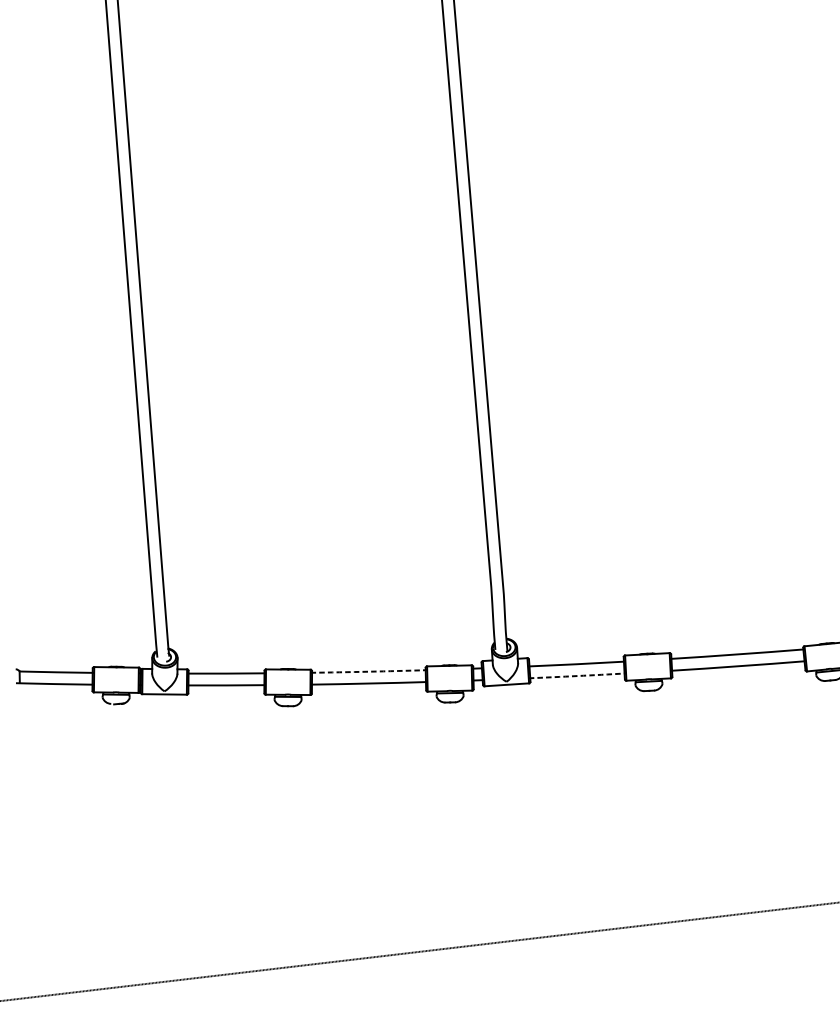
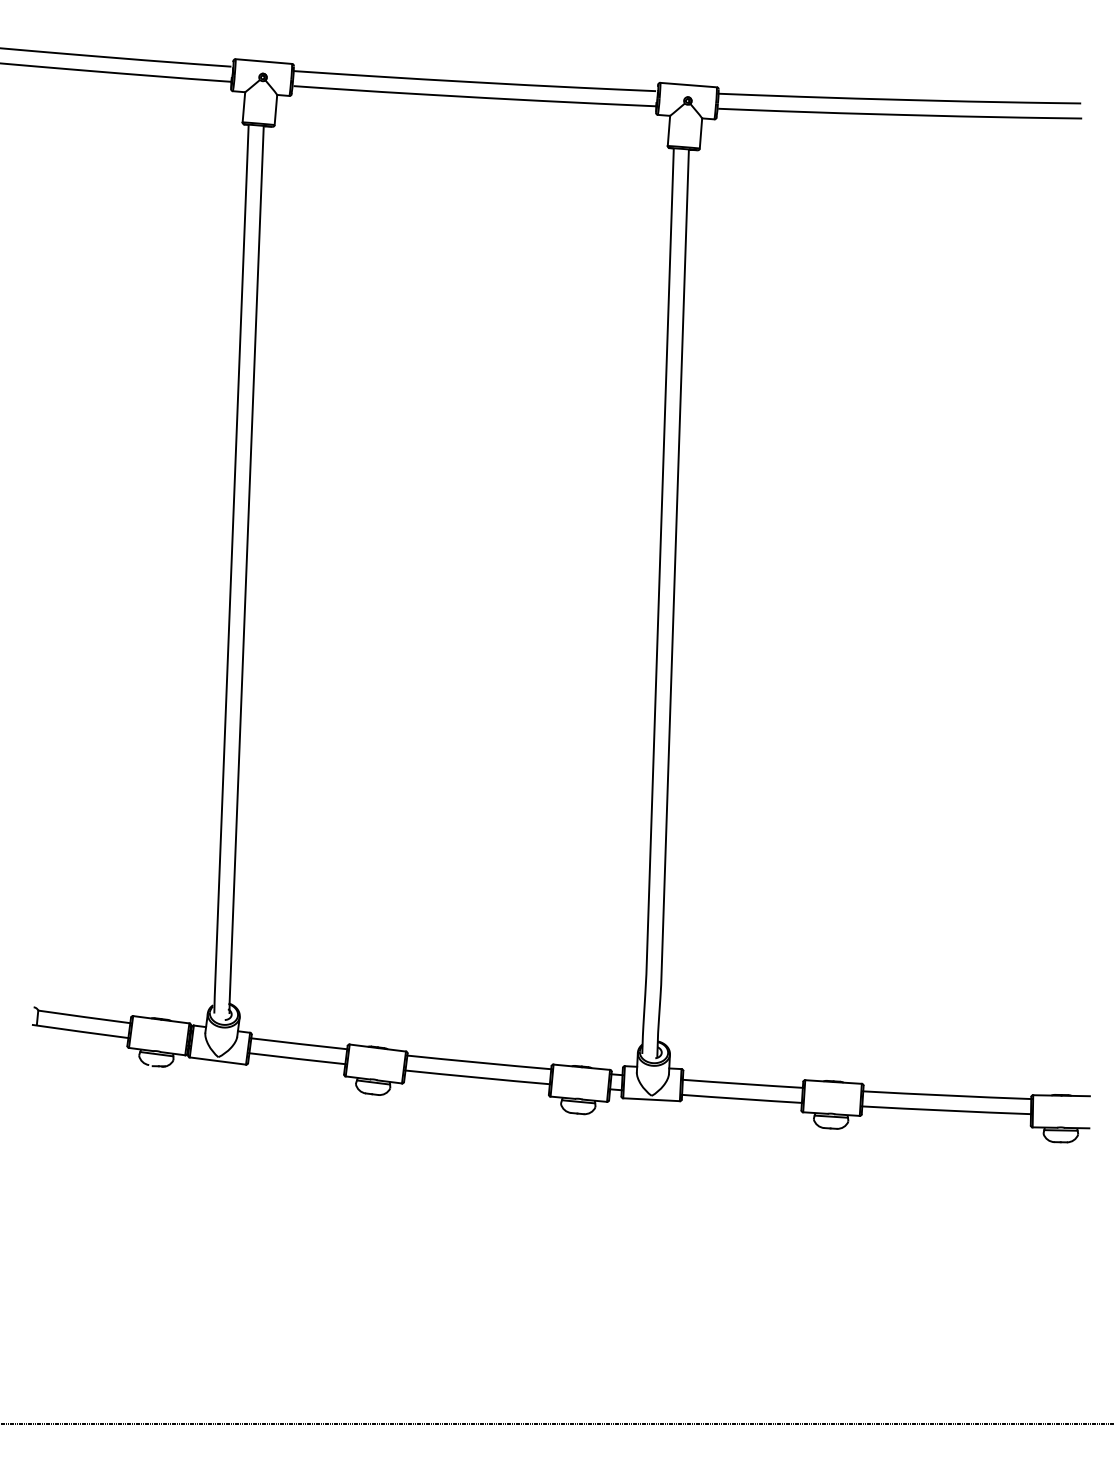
arc: (369, 671) -> (479, 1062), dashed -> solid
arc: (577, 676) -> (741, 1099), dashed -> solid

